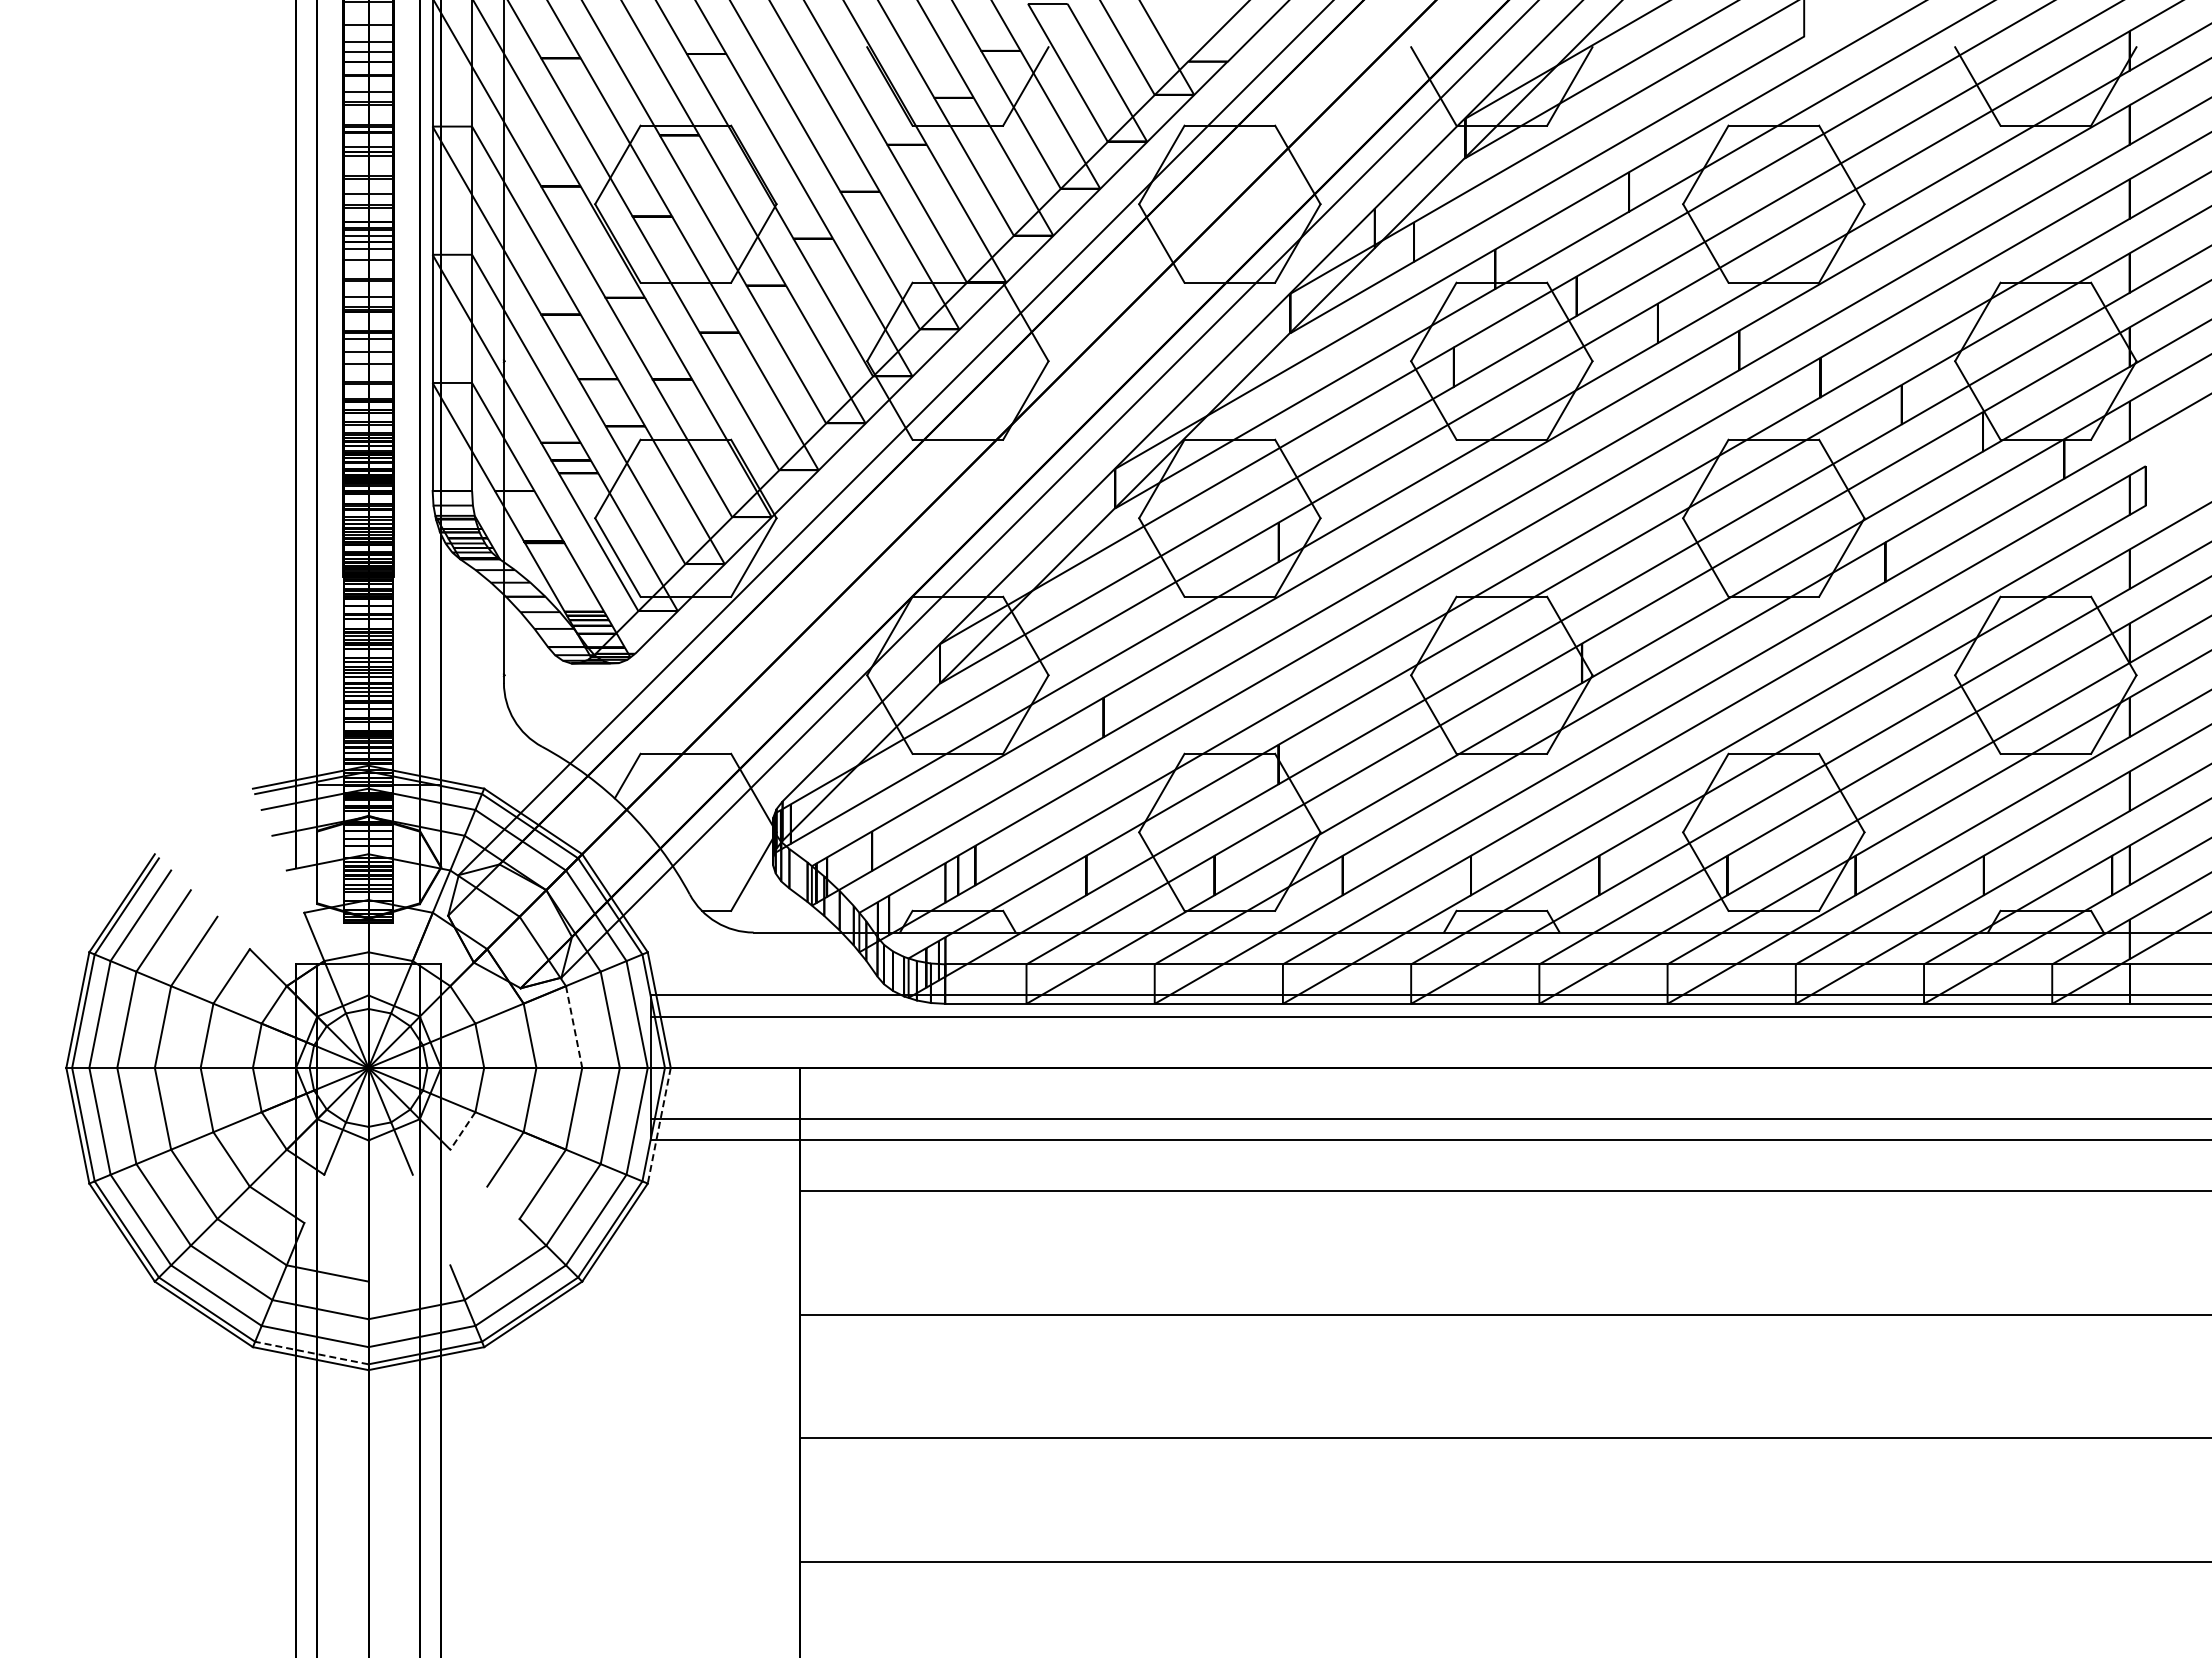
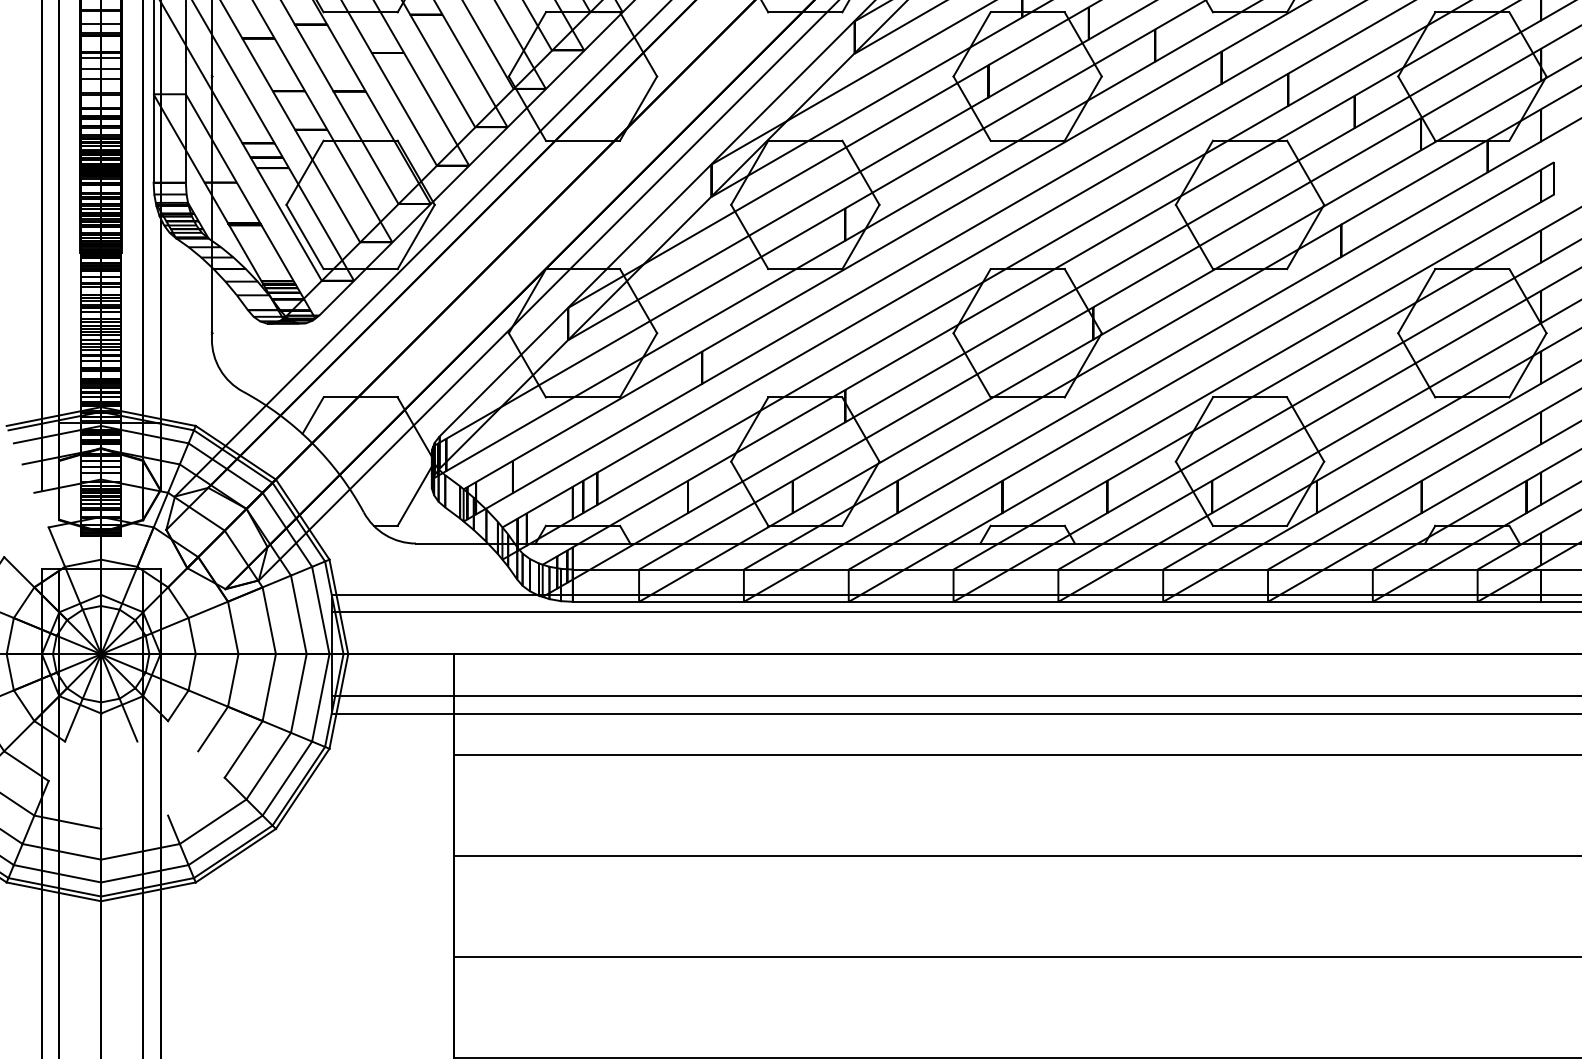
line: (574, 1027) -> (269, 621), dashed -> solid
line: (659, 1125) -> (339, 701), dashed -> solid
line: (462, 1130) -> (178, 705), dashed -> solid
line: (311, 1353) -> (54, 887), dashed -> solid

